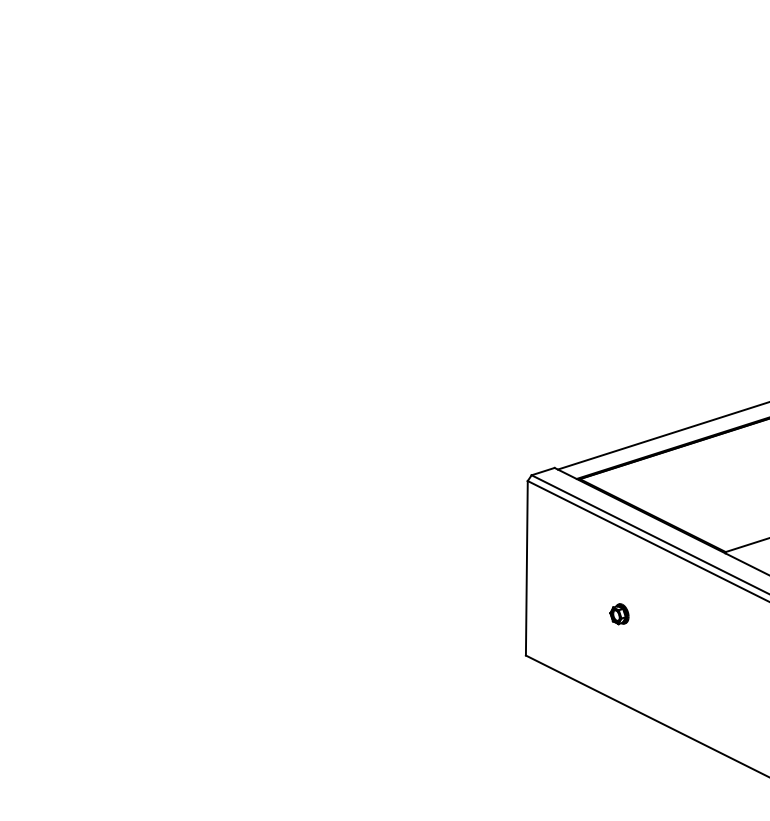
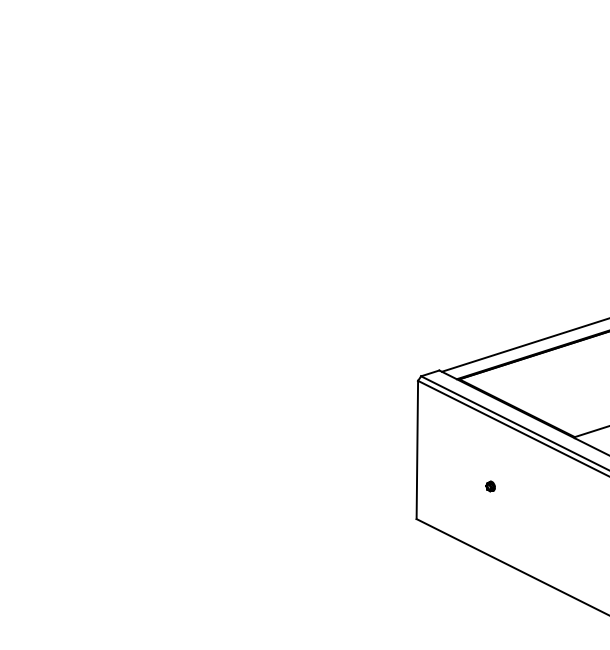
part: (619, 614) -> (490, 486), size x0.6

